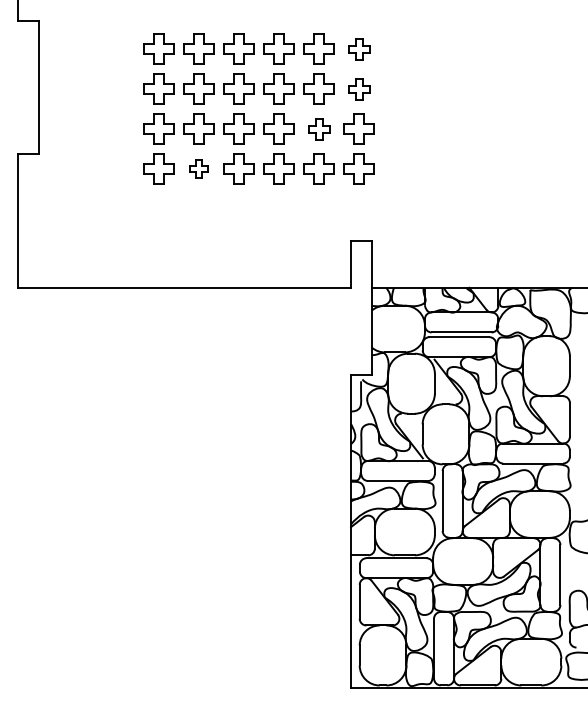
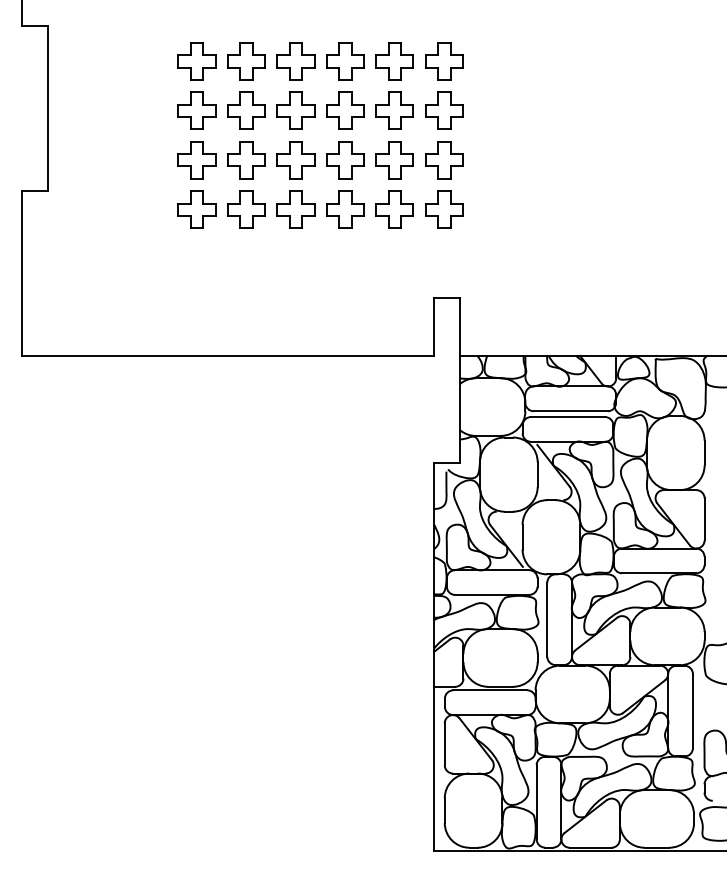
part: (359, 49) -> (444, 61), size x1.43
part: (359, 89) -> (444, 110), size x1.43
part: (319, 129) -> (394, 160), size x1.43
part: (199, 169) -> (246, 209), size x1.67

